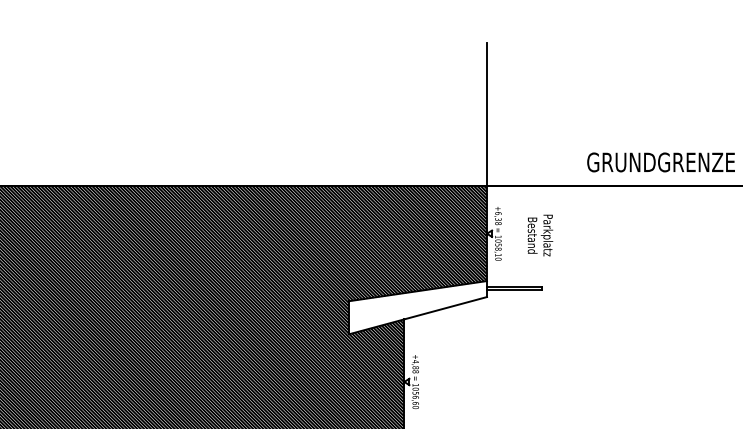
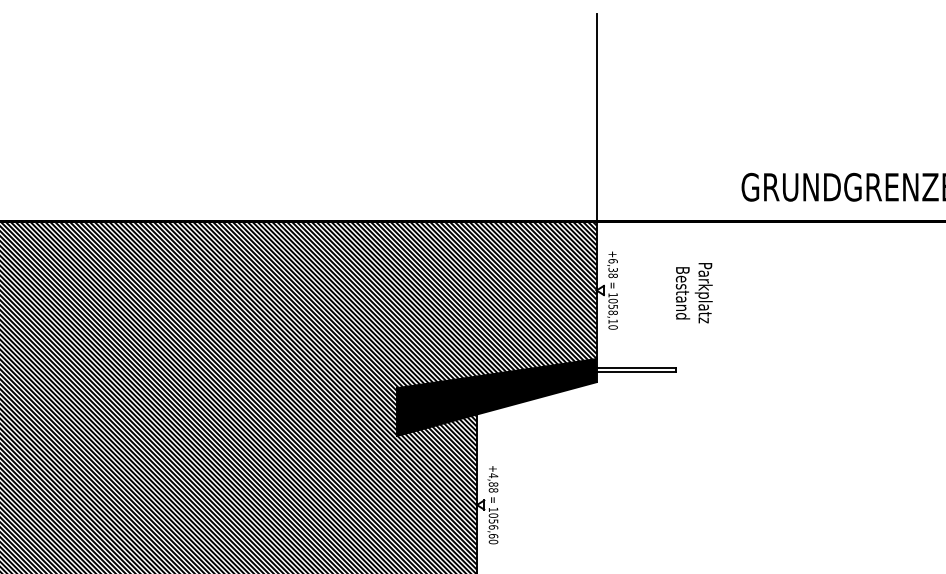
text: (540, 235) -> (694, 293), moved
fill: (418, 307) -> (497, 397), added

